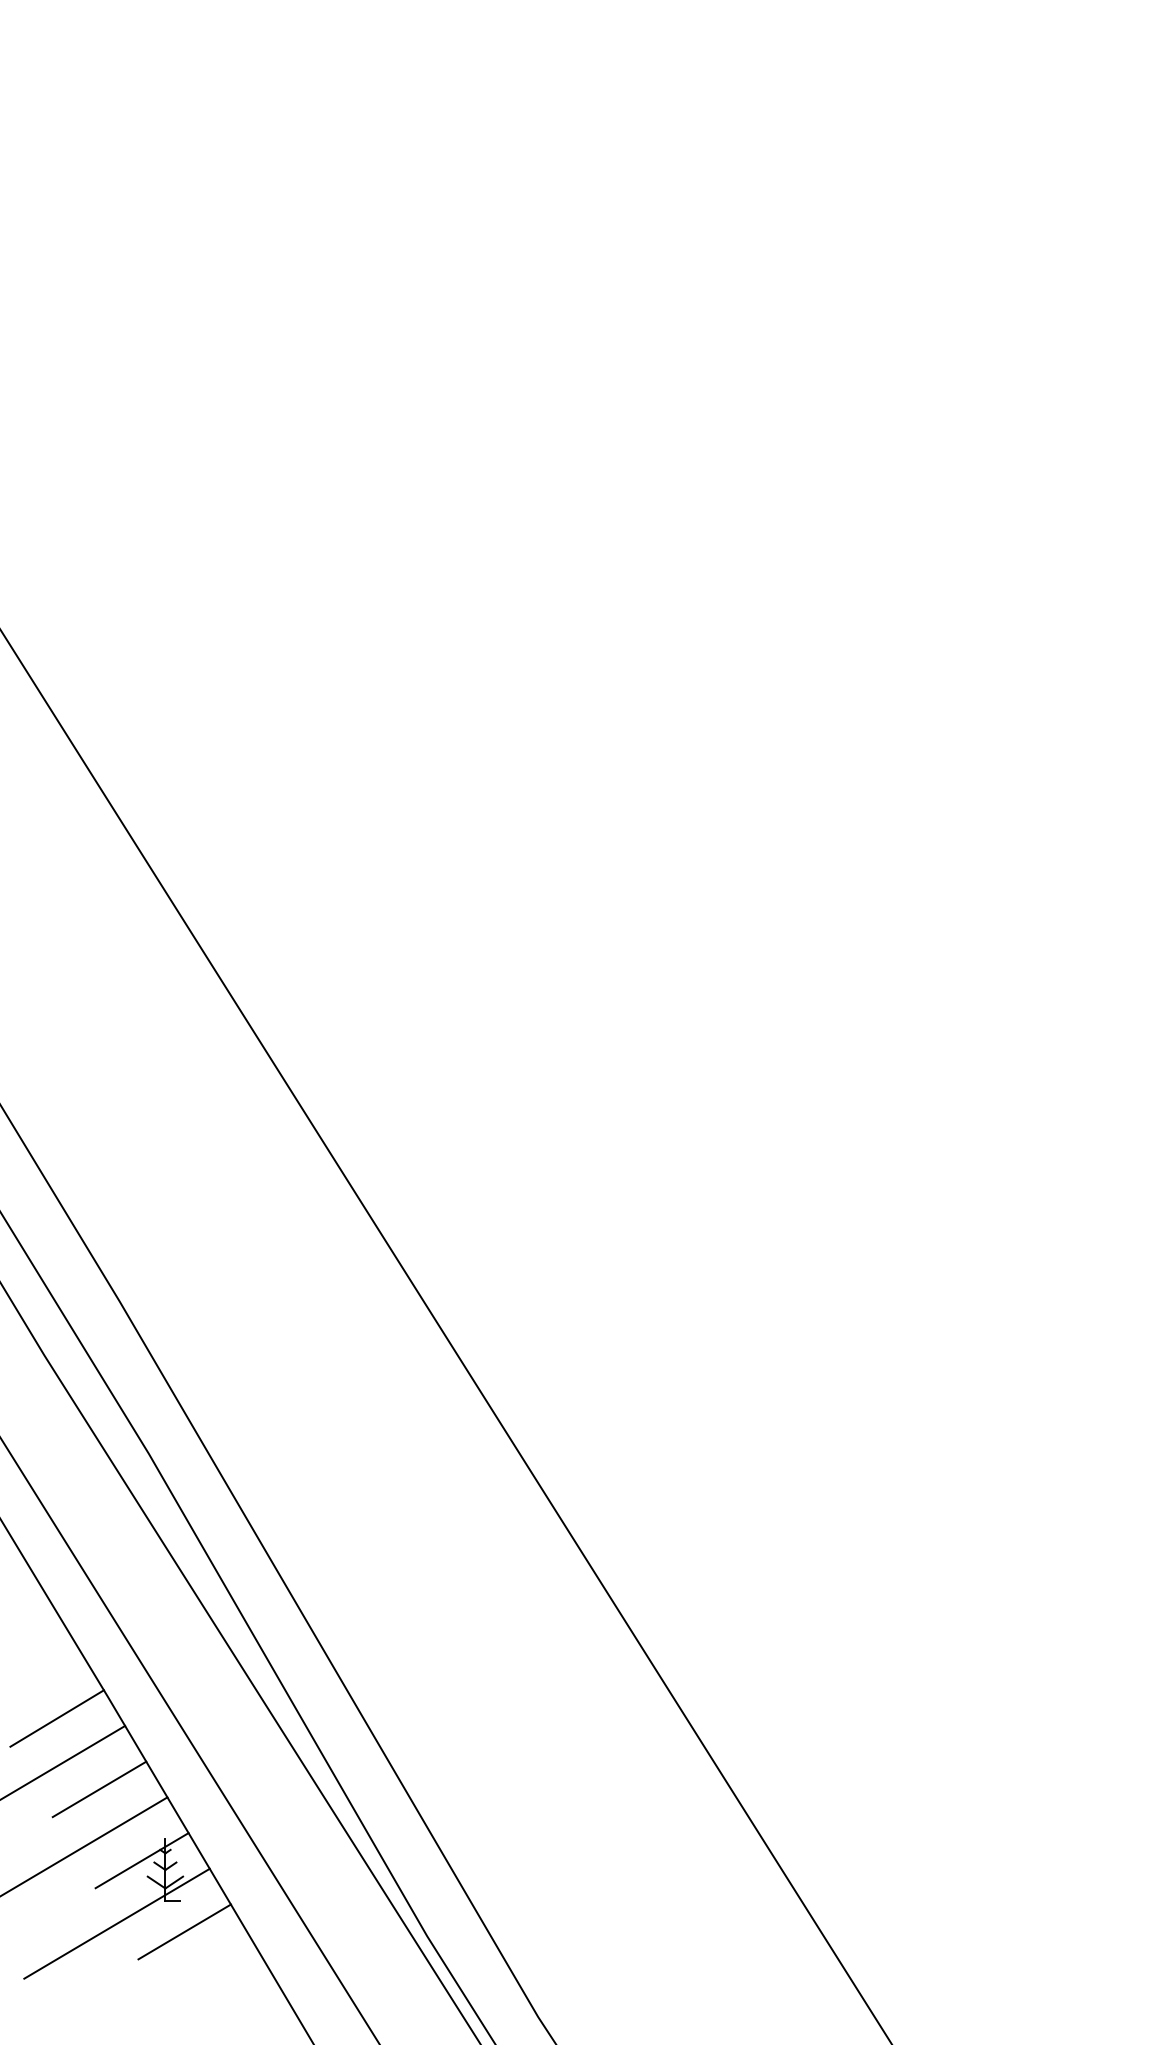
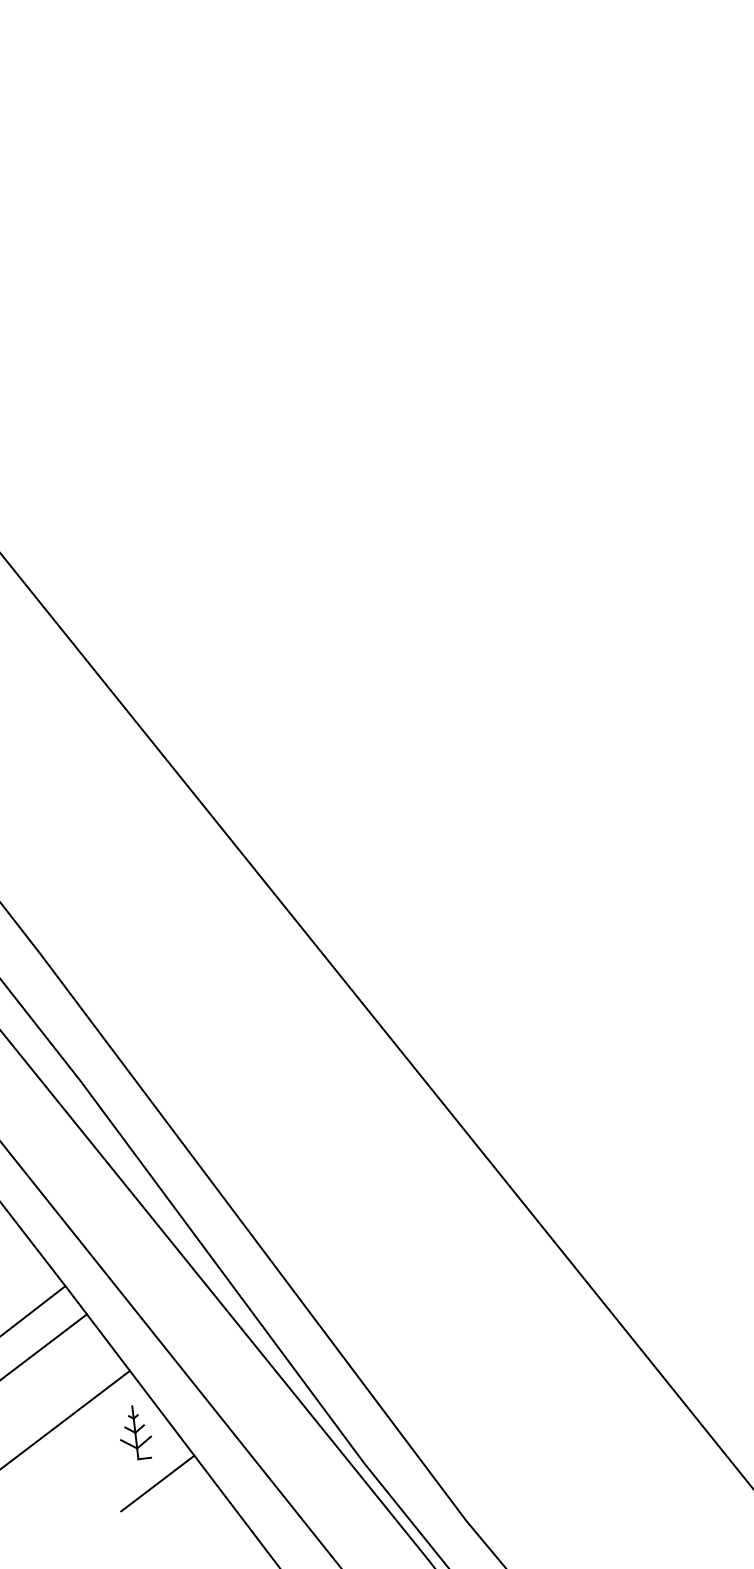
line: (99, 1789) -> (71, 1370), removed
line: (141, 1860) -> (114, 1427), removed
line: (116, 1923) -> (99, 1483), removed

